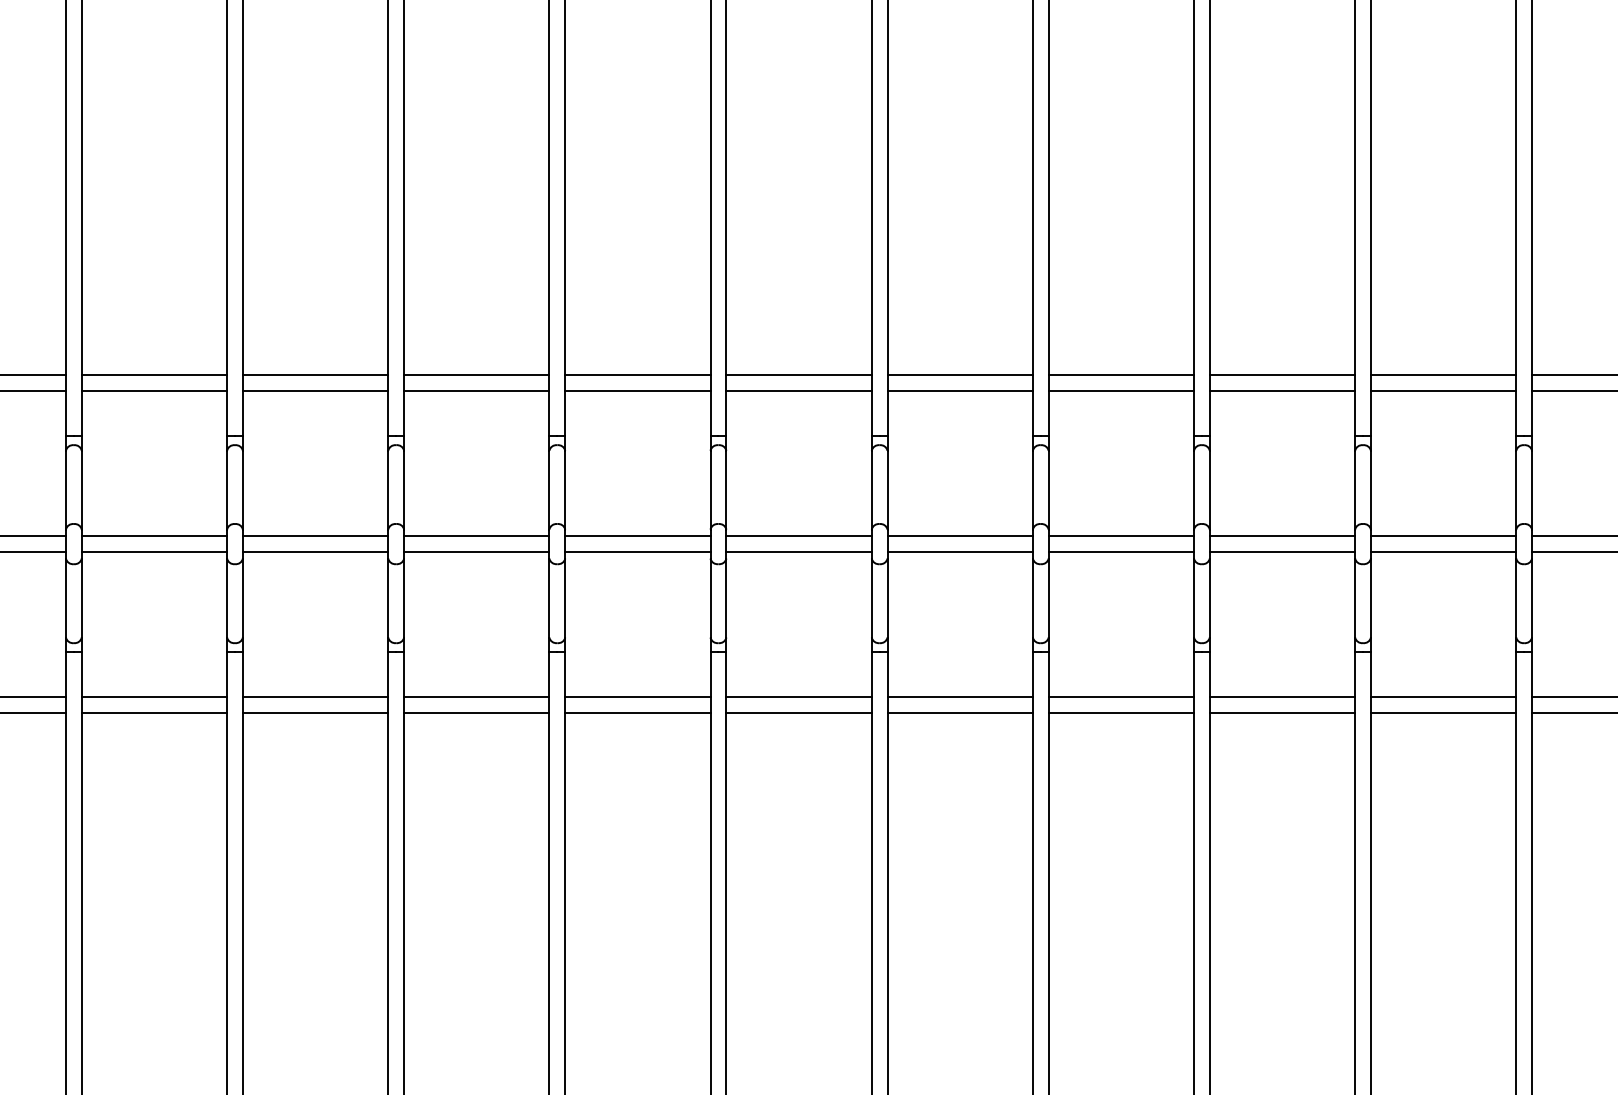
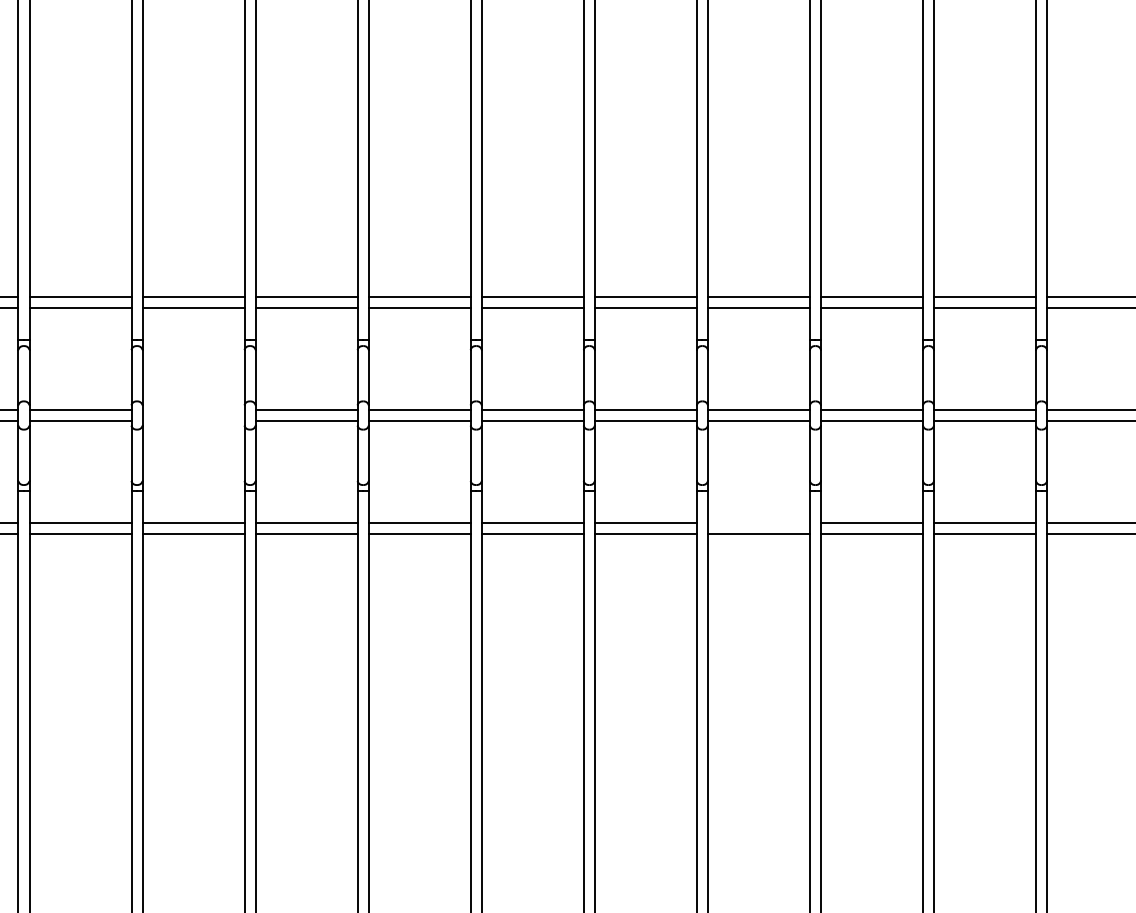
line: (154, 535) -> (193, 409), removed
line: (154, 552) -> (193, 421), removed
line: (959, 698) -> (758, 523), removed

